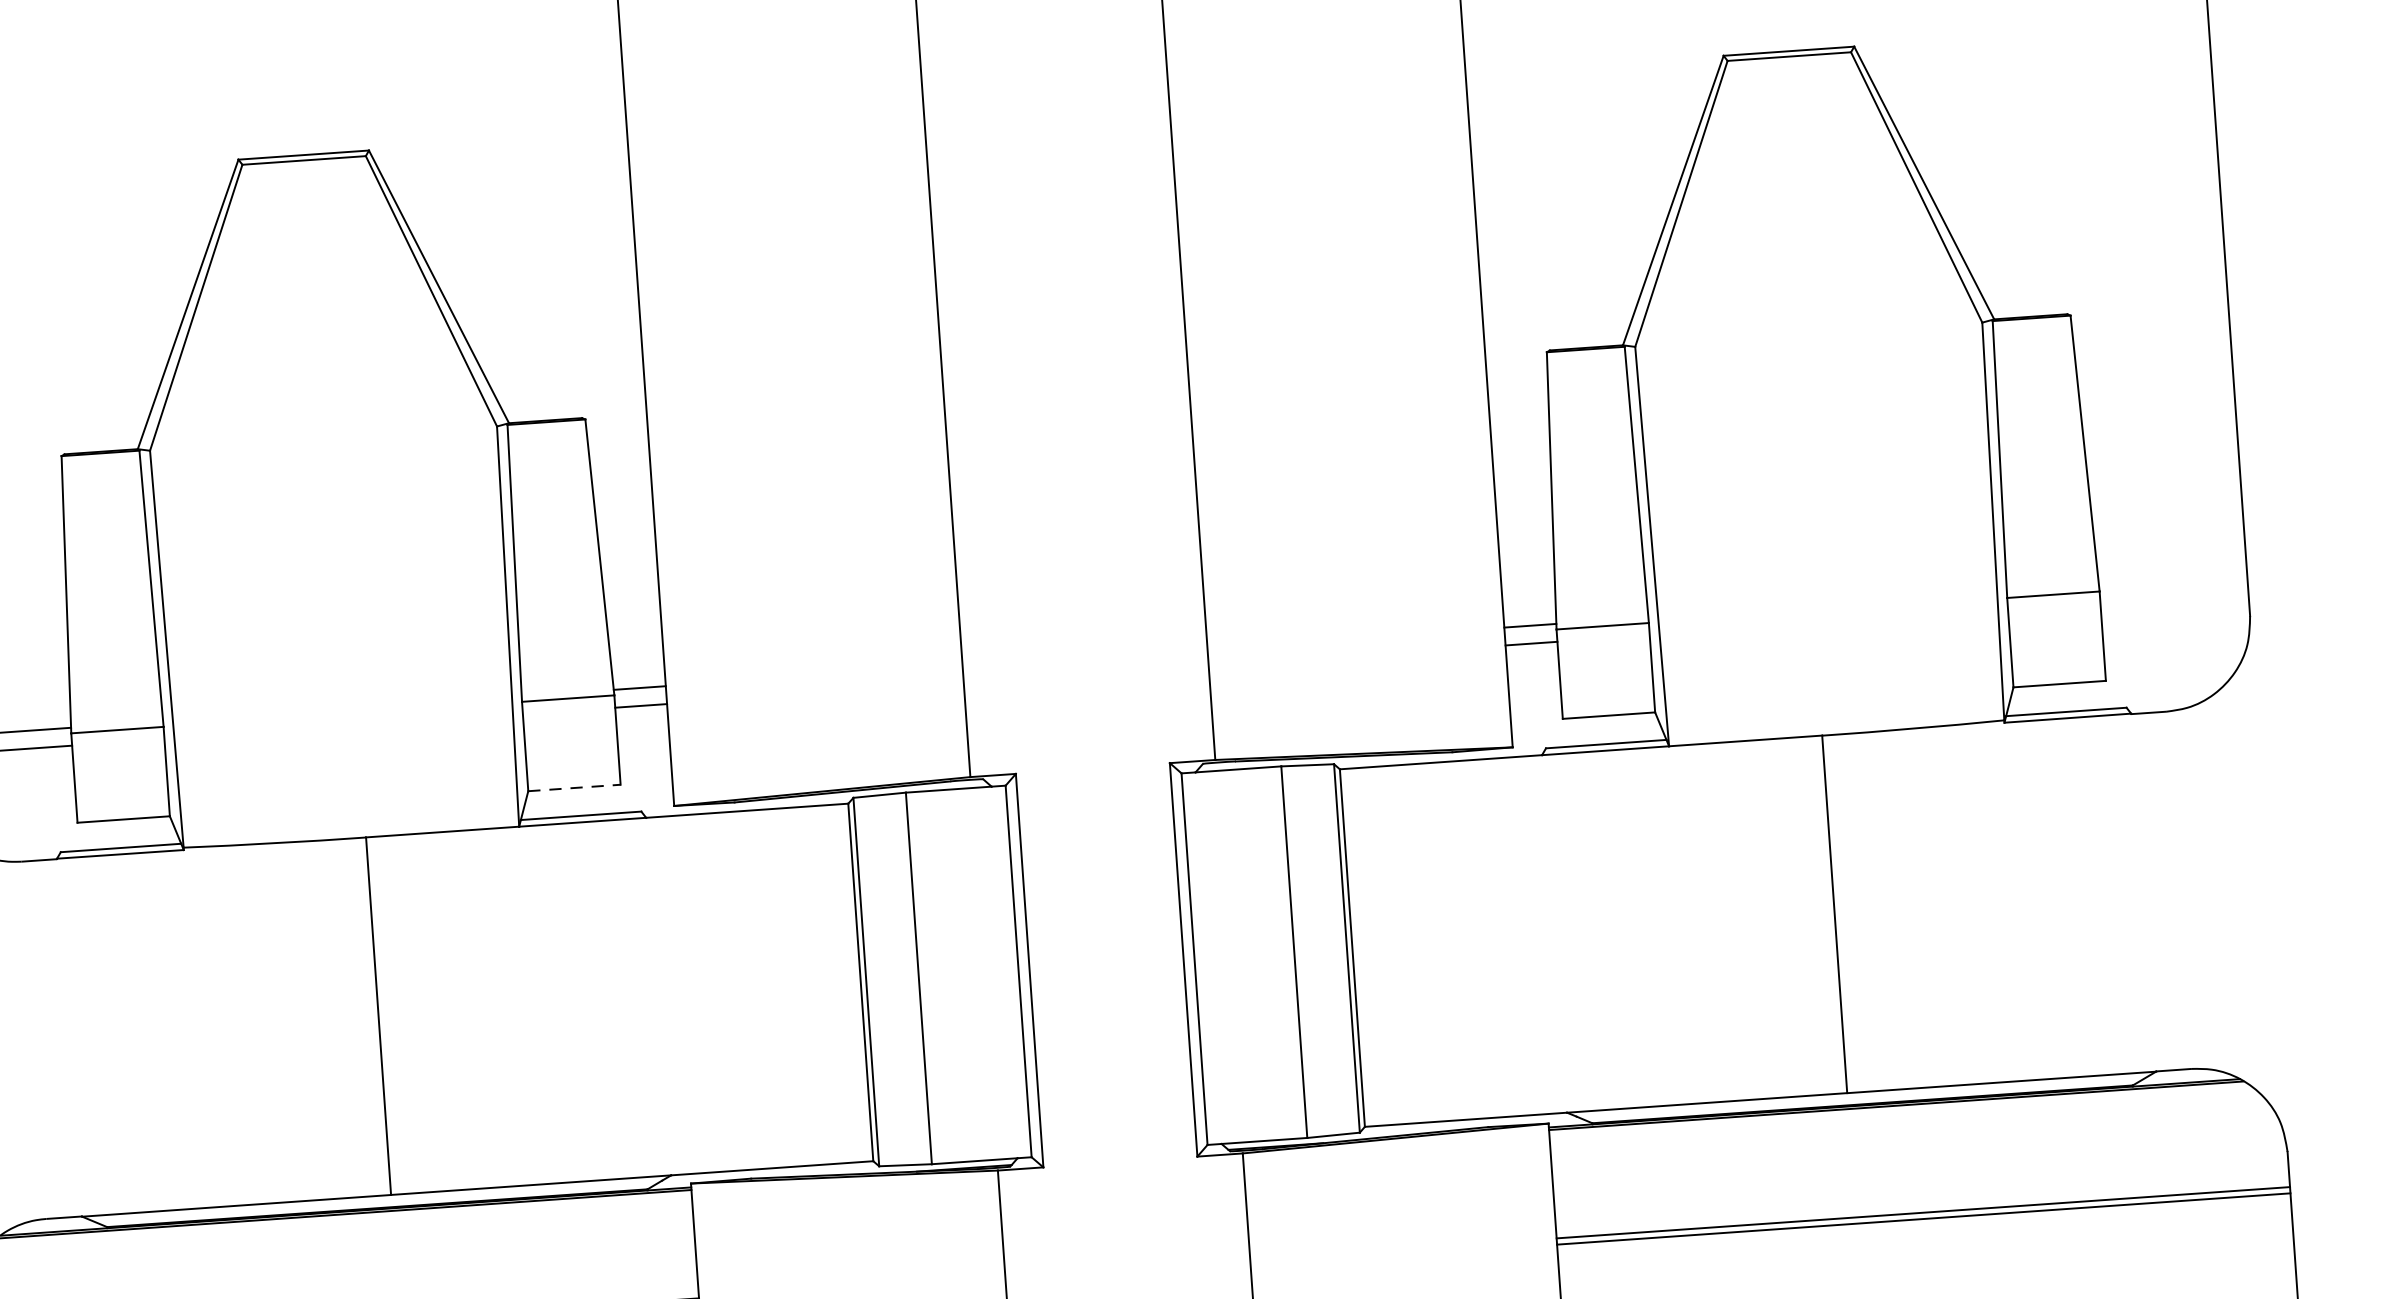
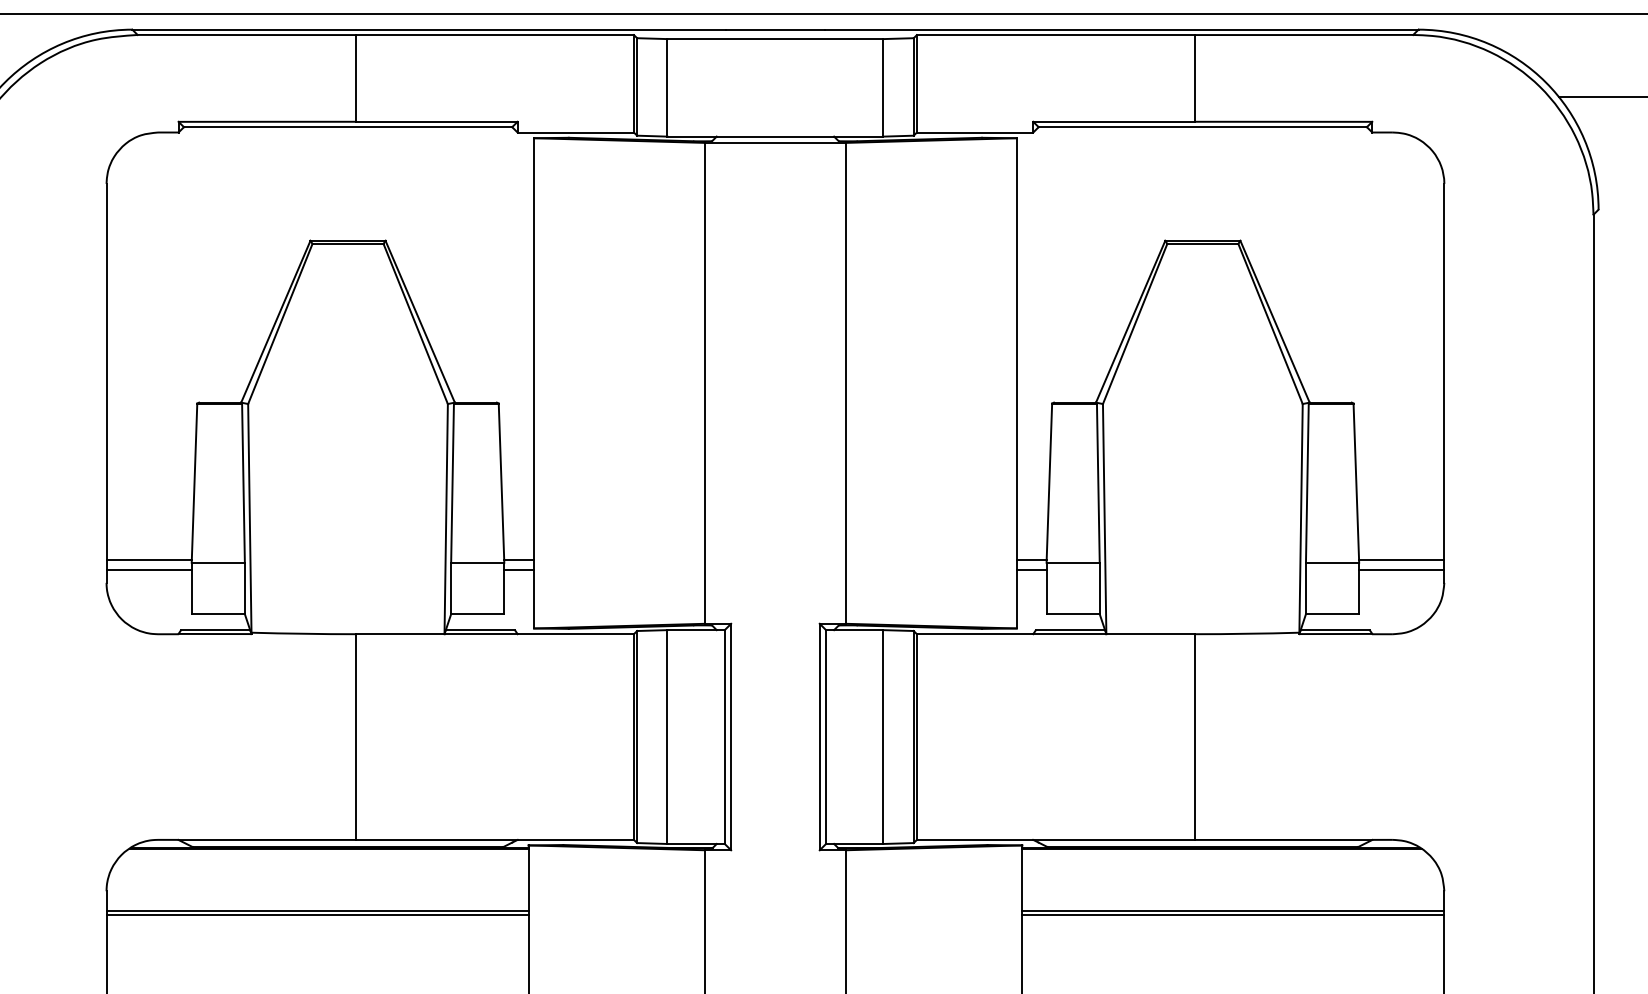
line: (2172, 580) -> (1401, 559), added
line: (2174, 598) -> (1401, 569), added
line: (574, 788) -> (477, 614), dashed -> solid

